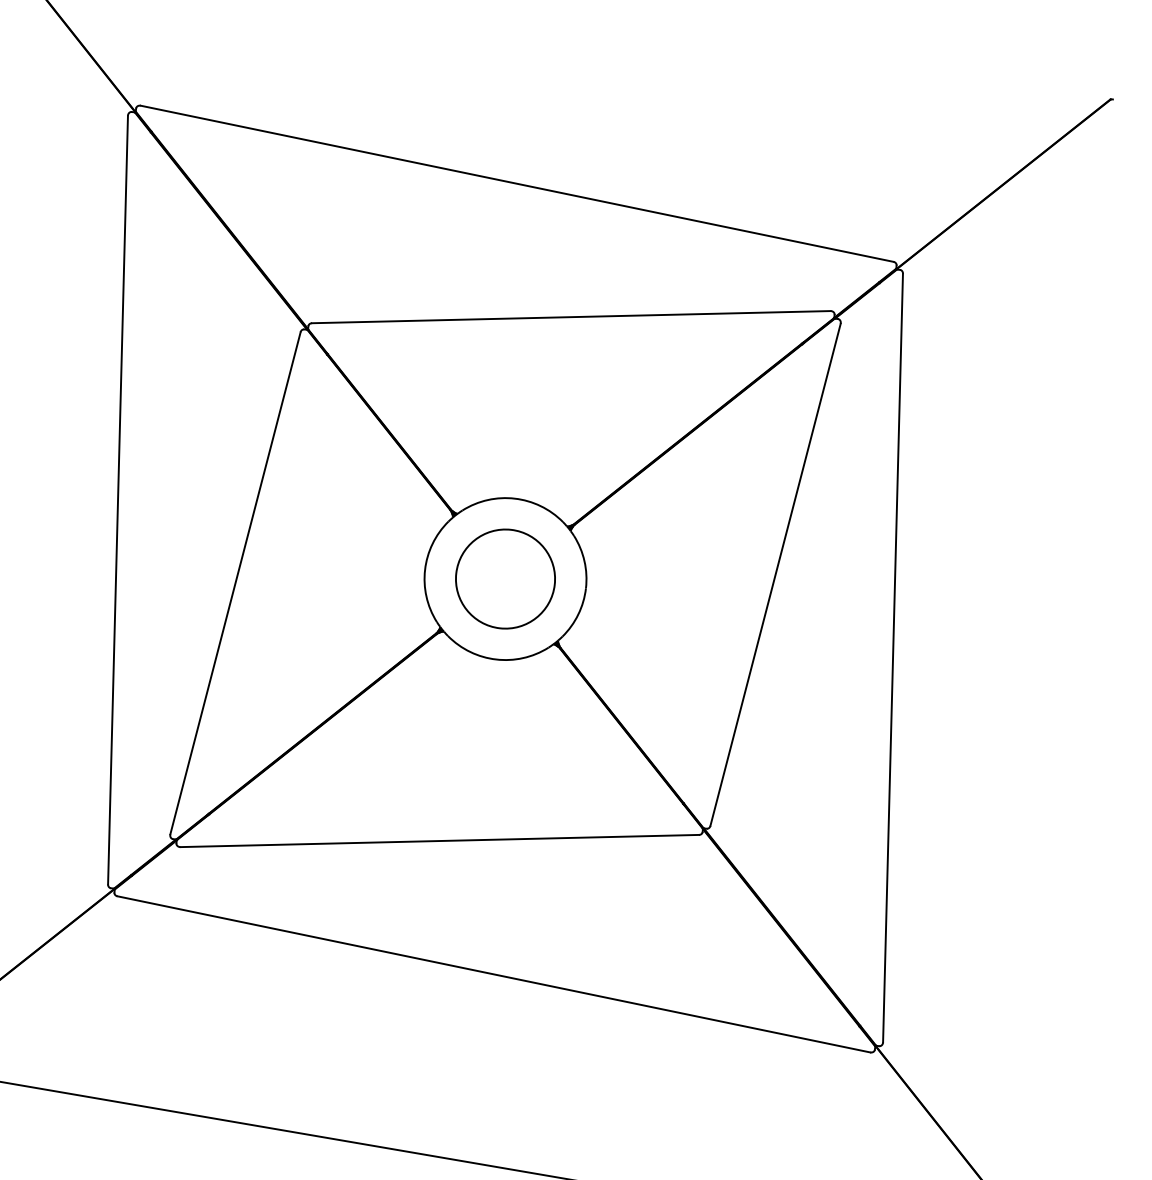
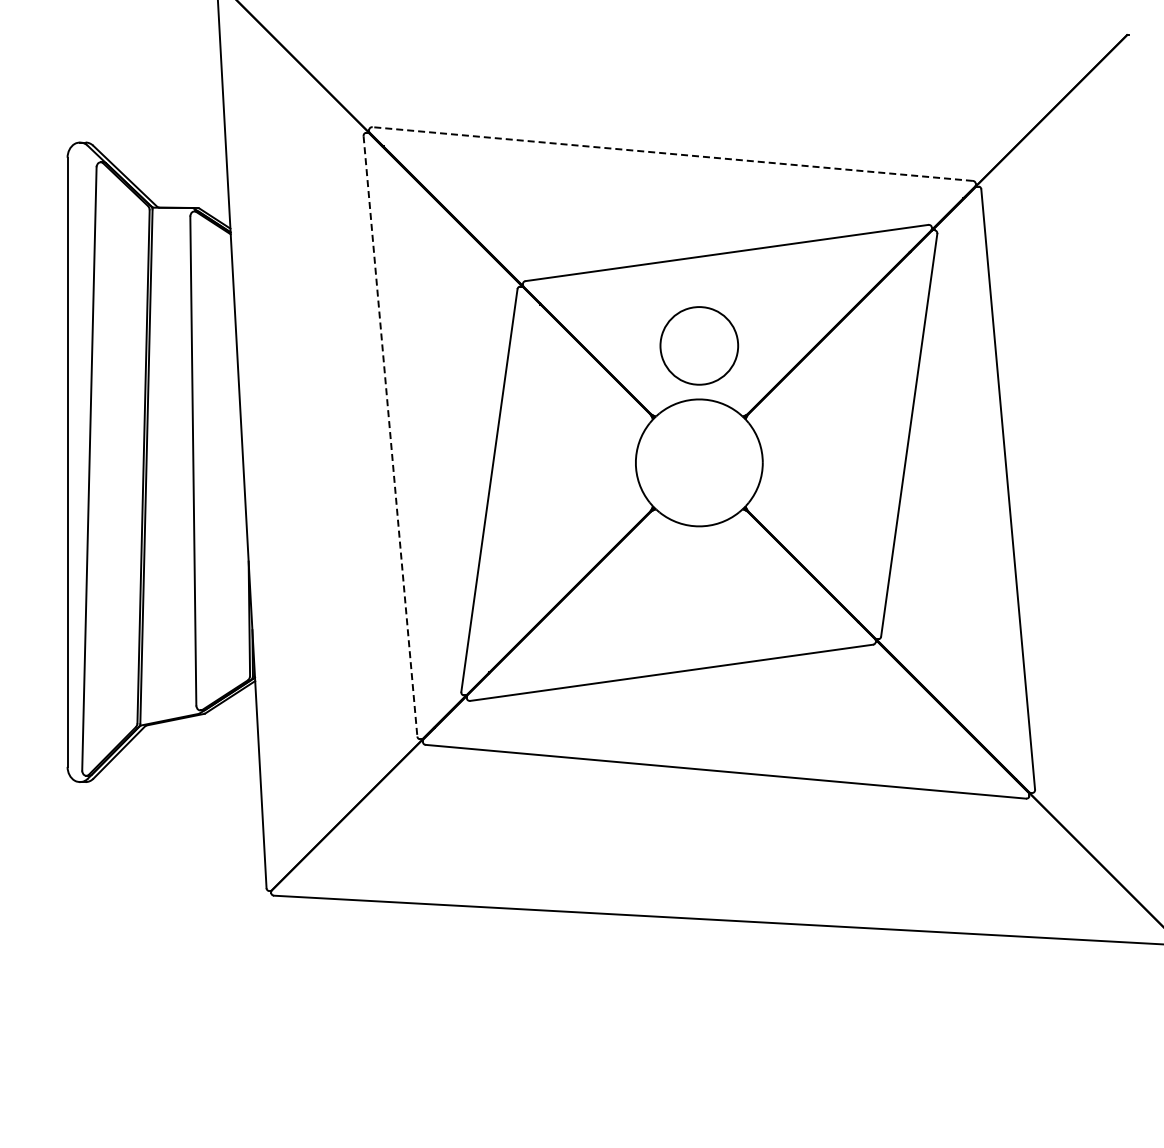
line: (516, 184) -> (672, 154), solid -> dashed
line: (118, 500) -> (390, 436), solid -> dashed
circle: (505, 578) -> (699, 345), moved

